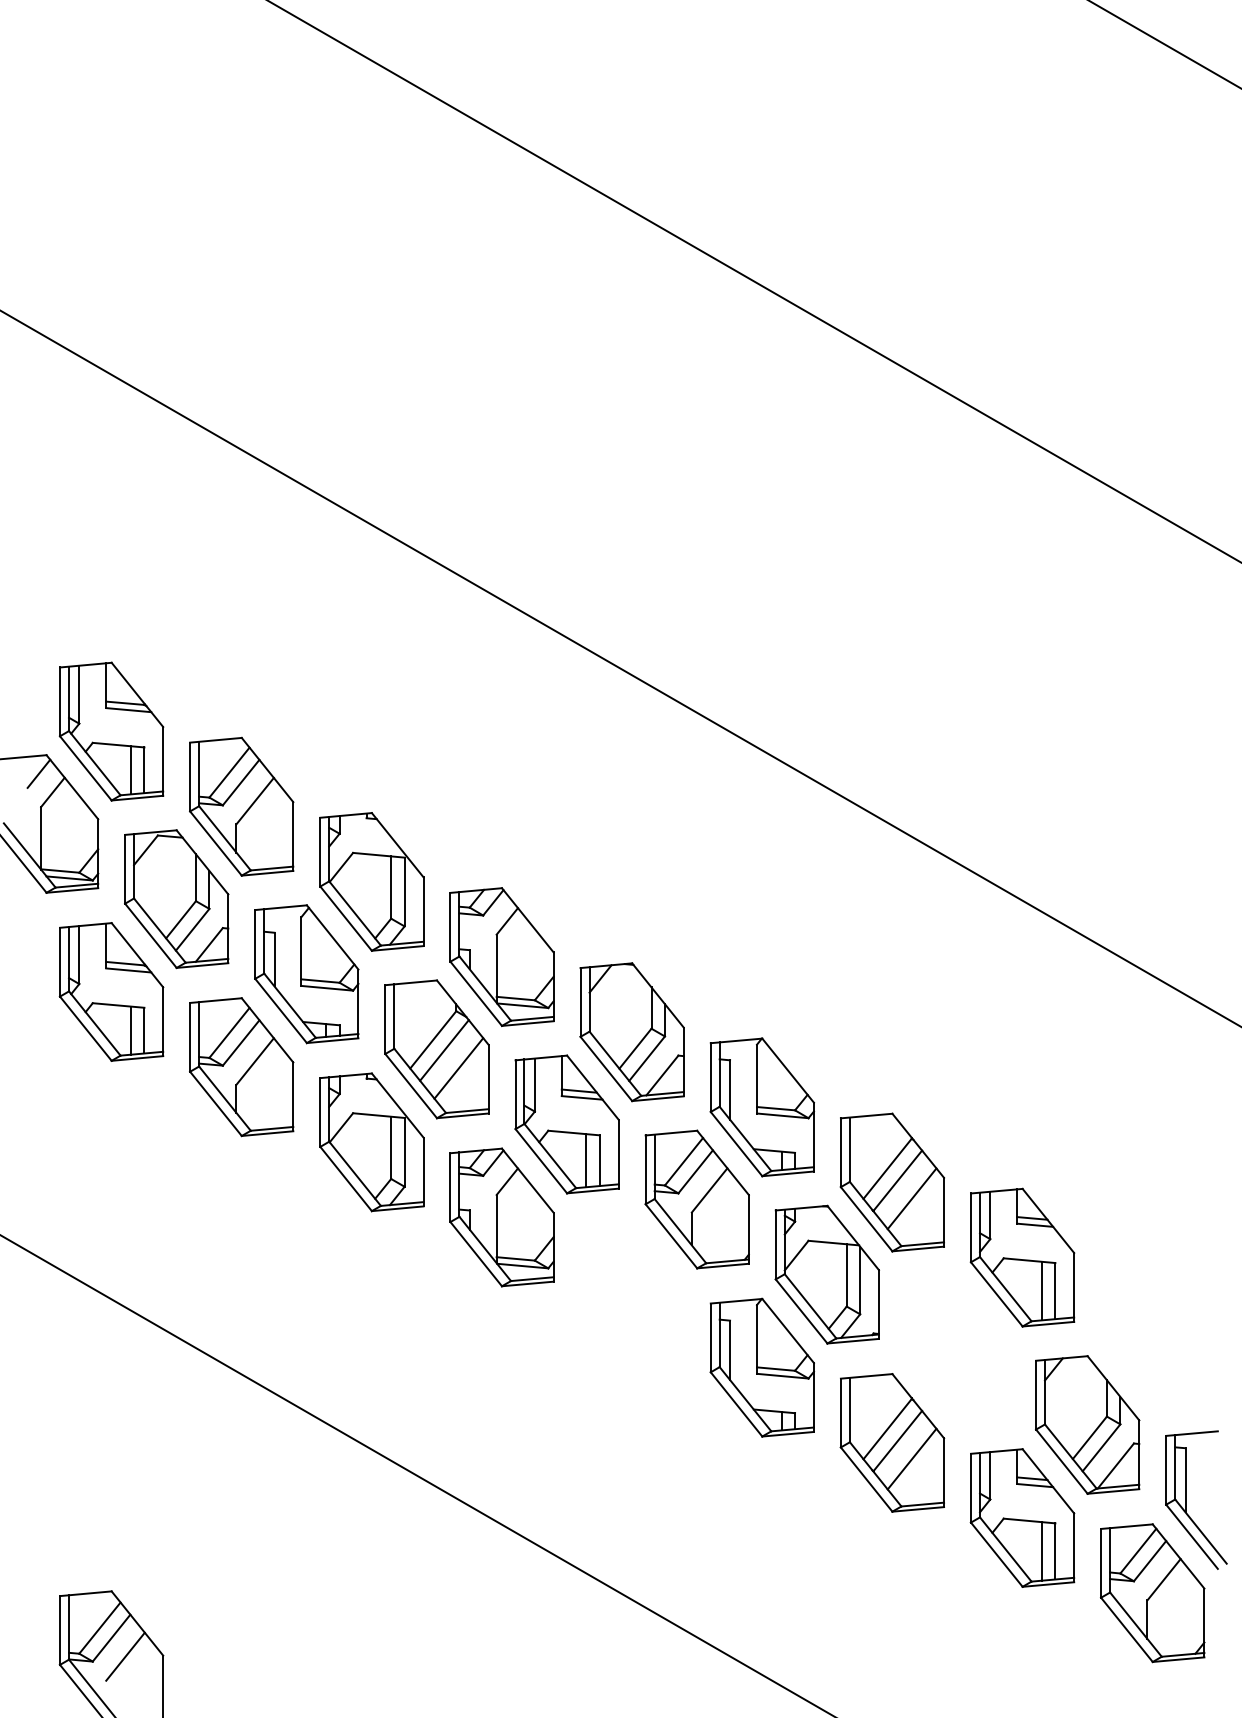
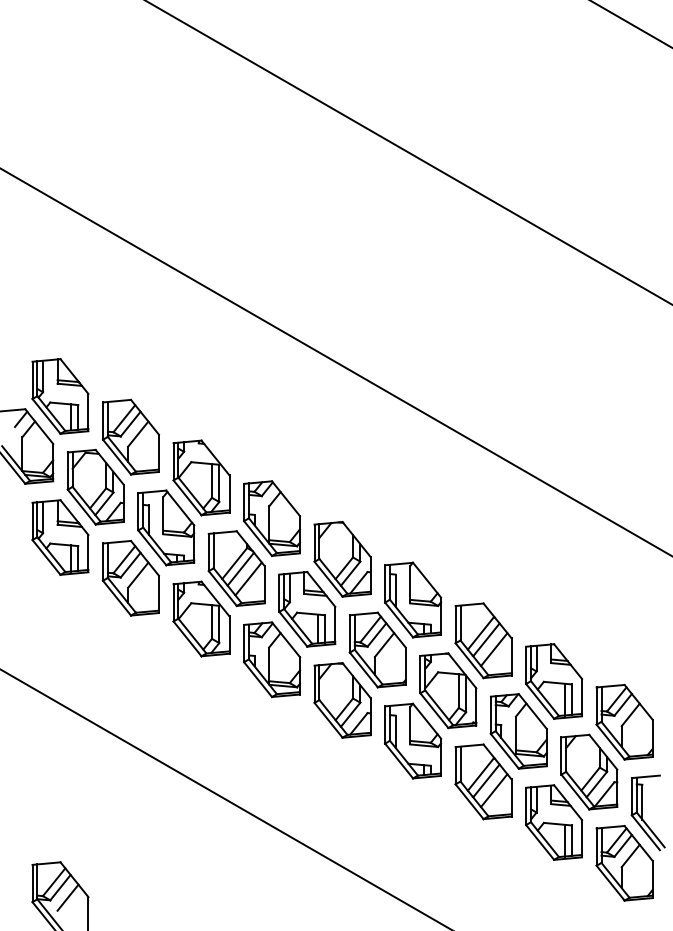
part: (632, 1292) -> (342, 700), added
part: (1152, 1331) -> (624, 721), added
part: (956, 1349) -> (518, 731), added

